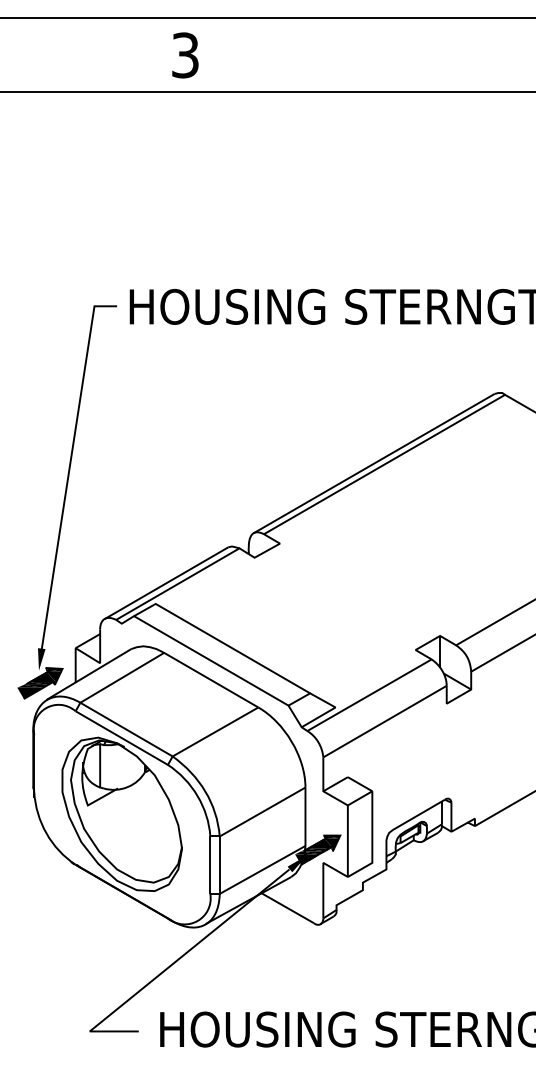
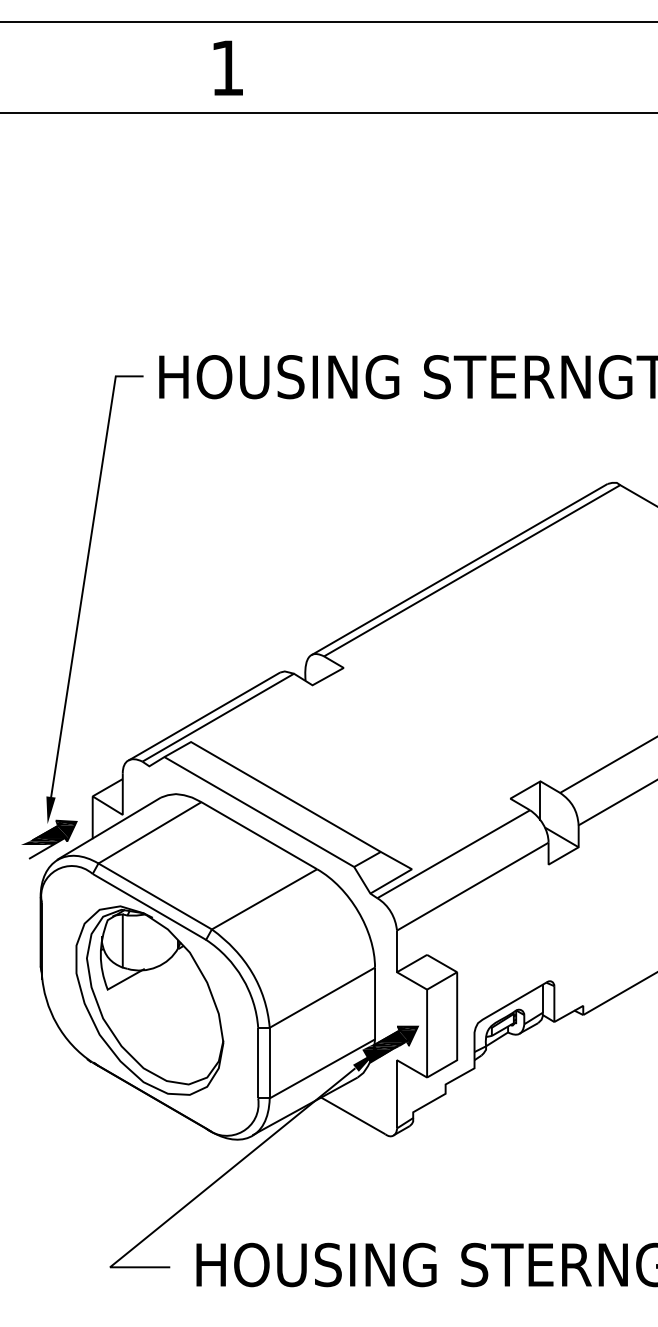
text: (185, 54) -> (227, 67), 3 -> 1
fill: (29, 693) -> (36, 851), removed

